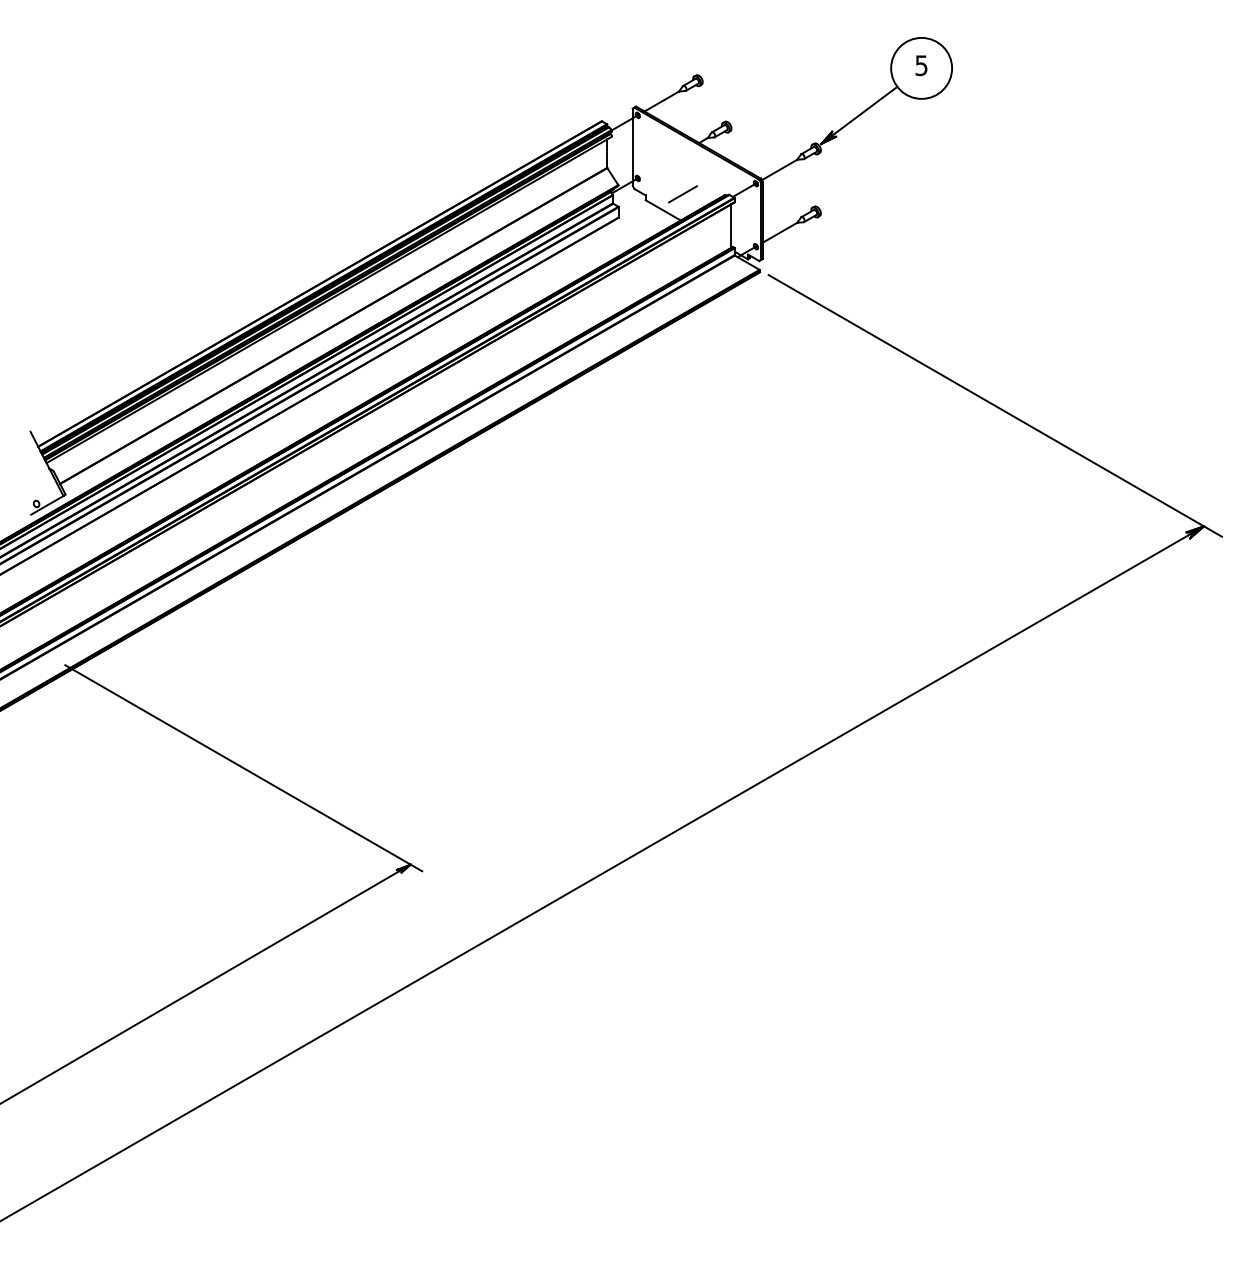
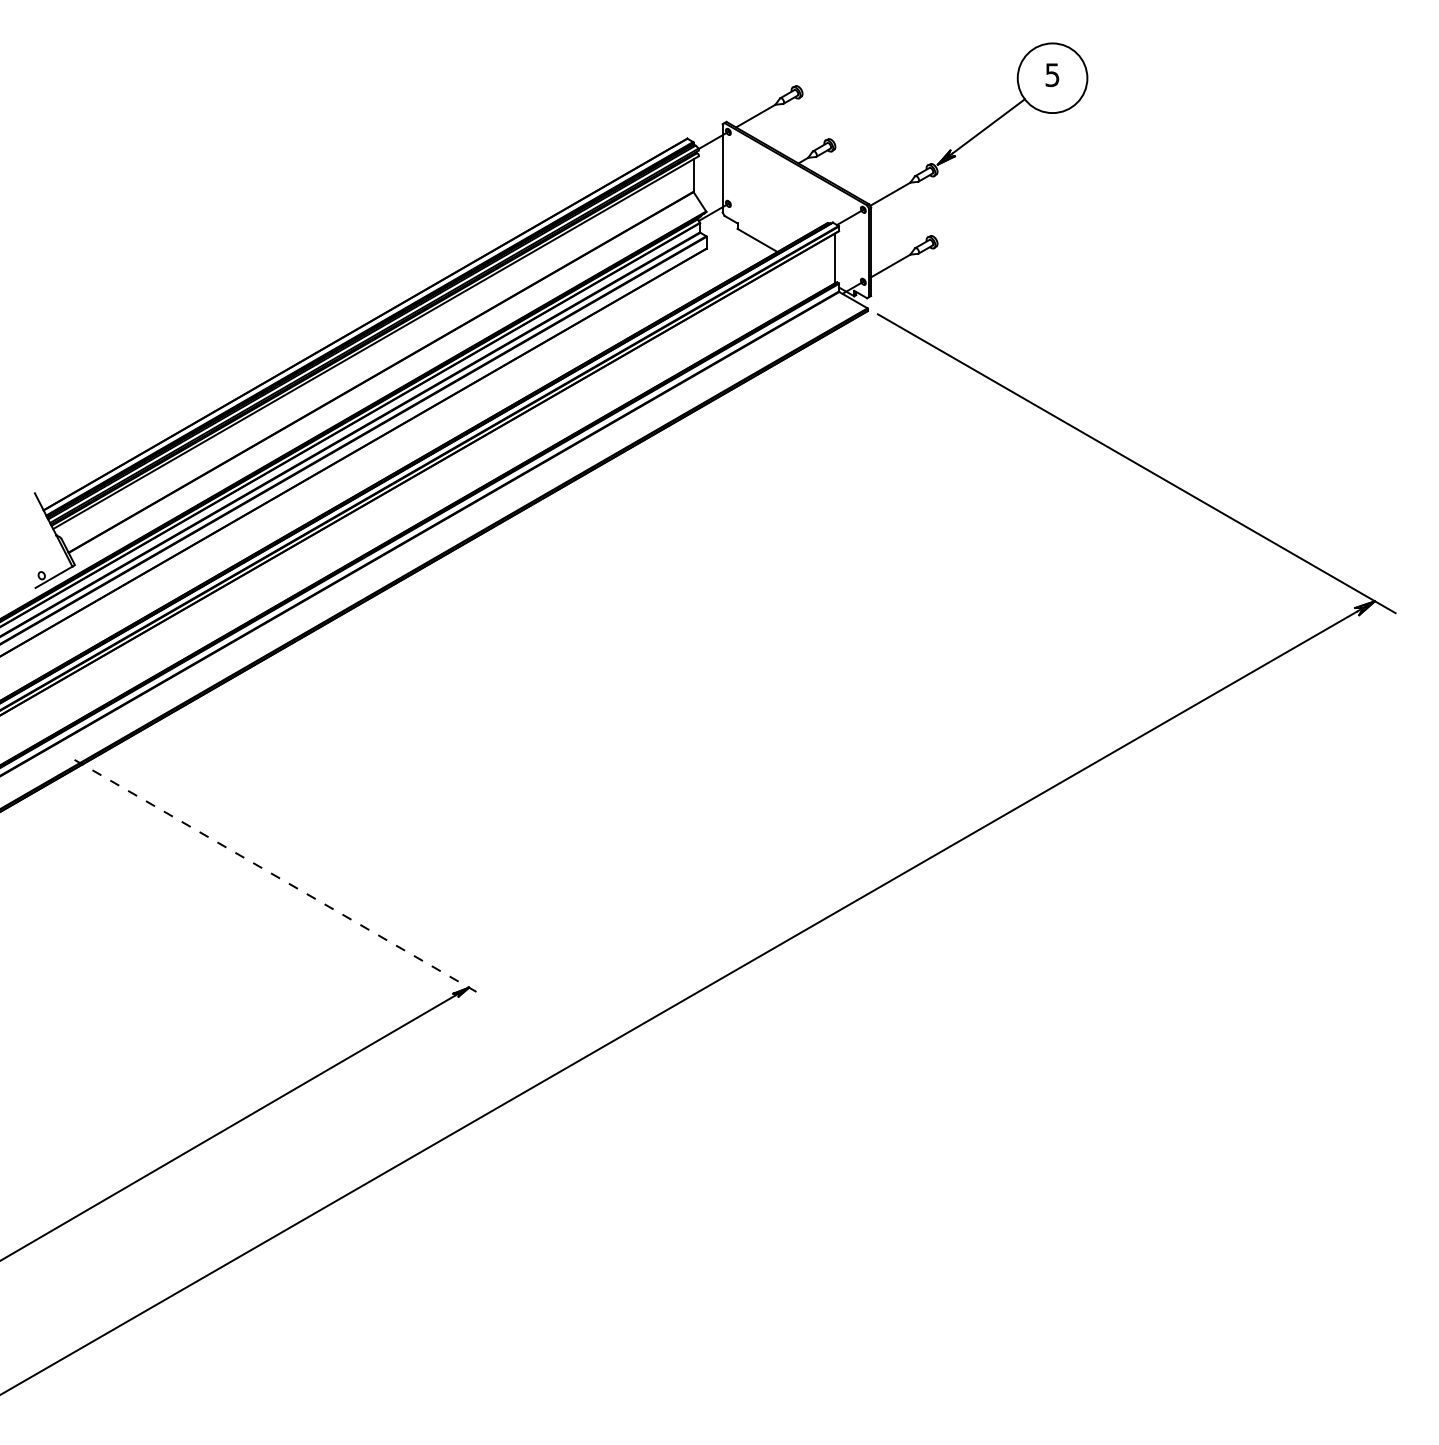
line: (682, 194) -> (779, 222), removed
line: (244, 768) -> (279, 877), solid -> dashed

